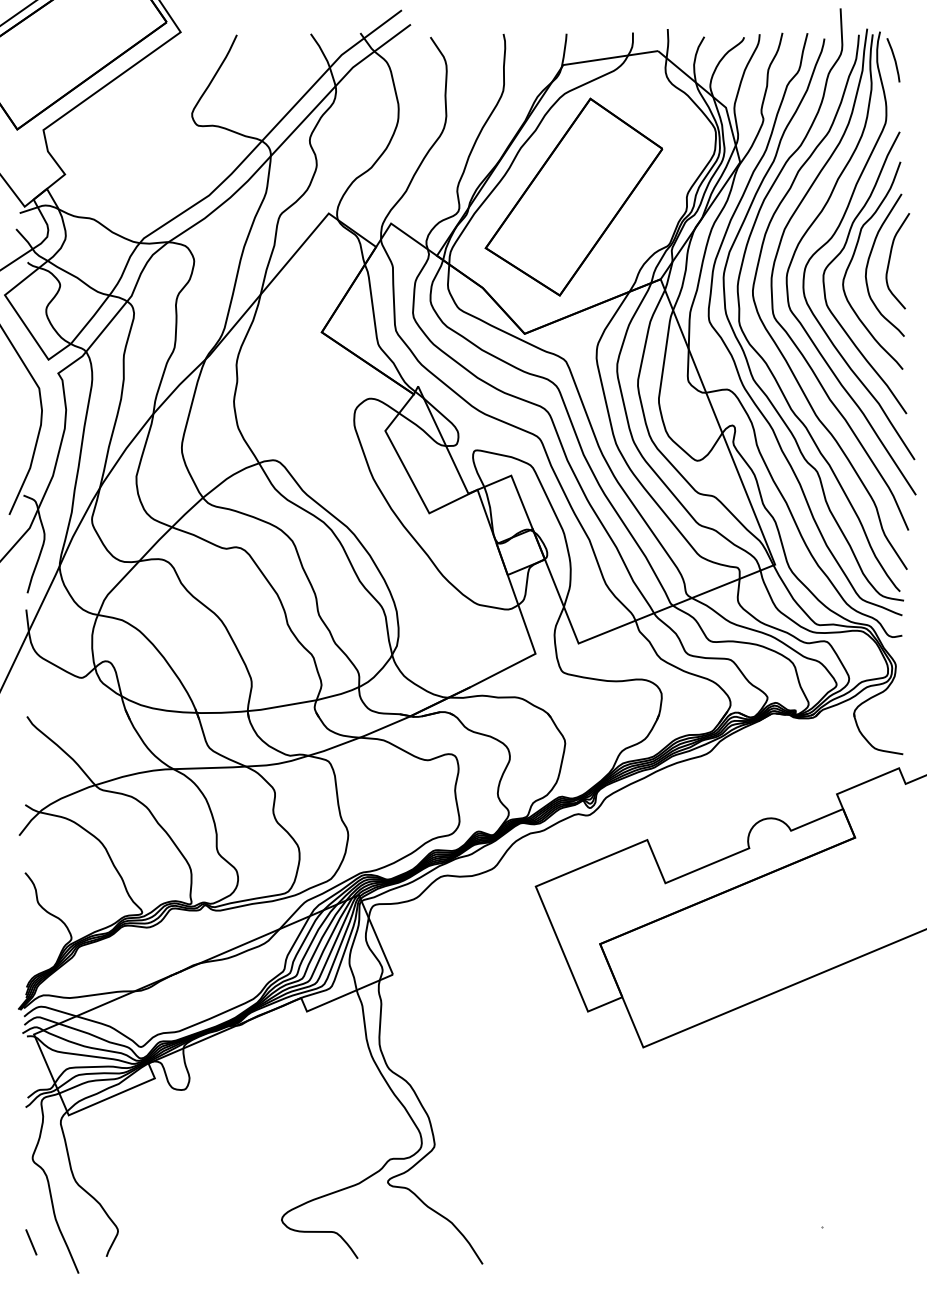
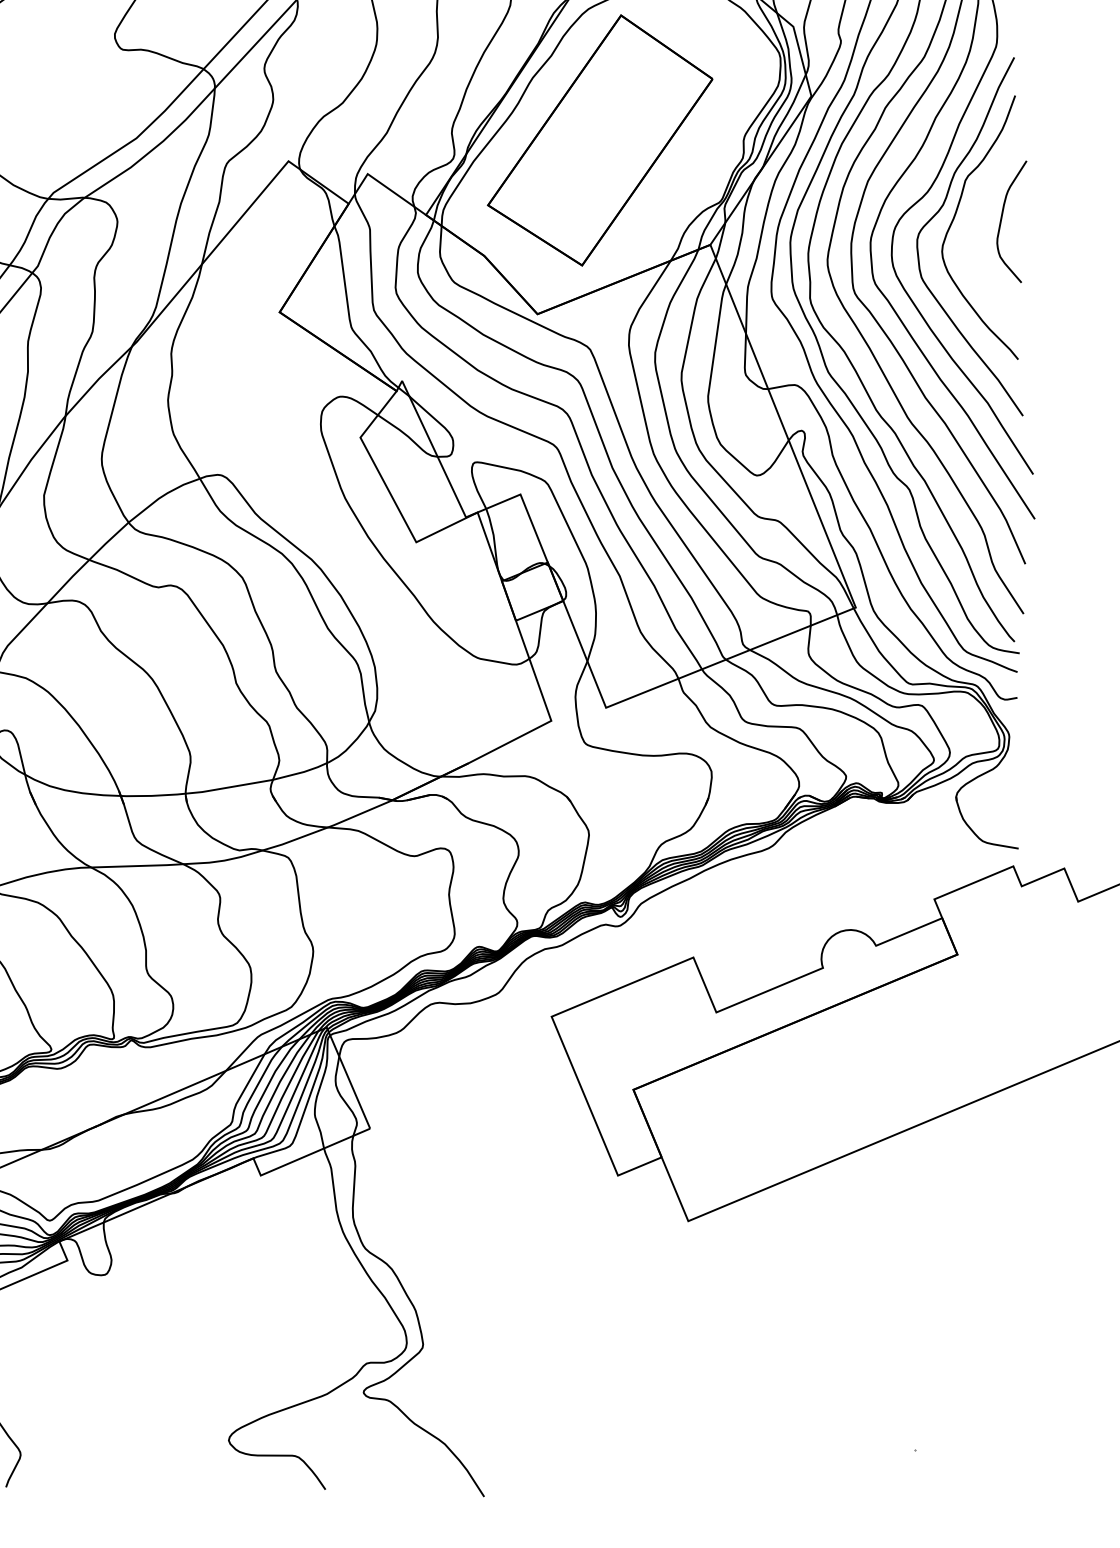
curve: (869, 261) -> (975, 222), removed

